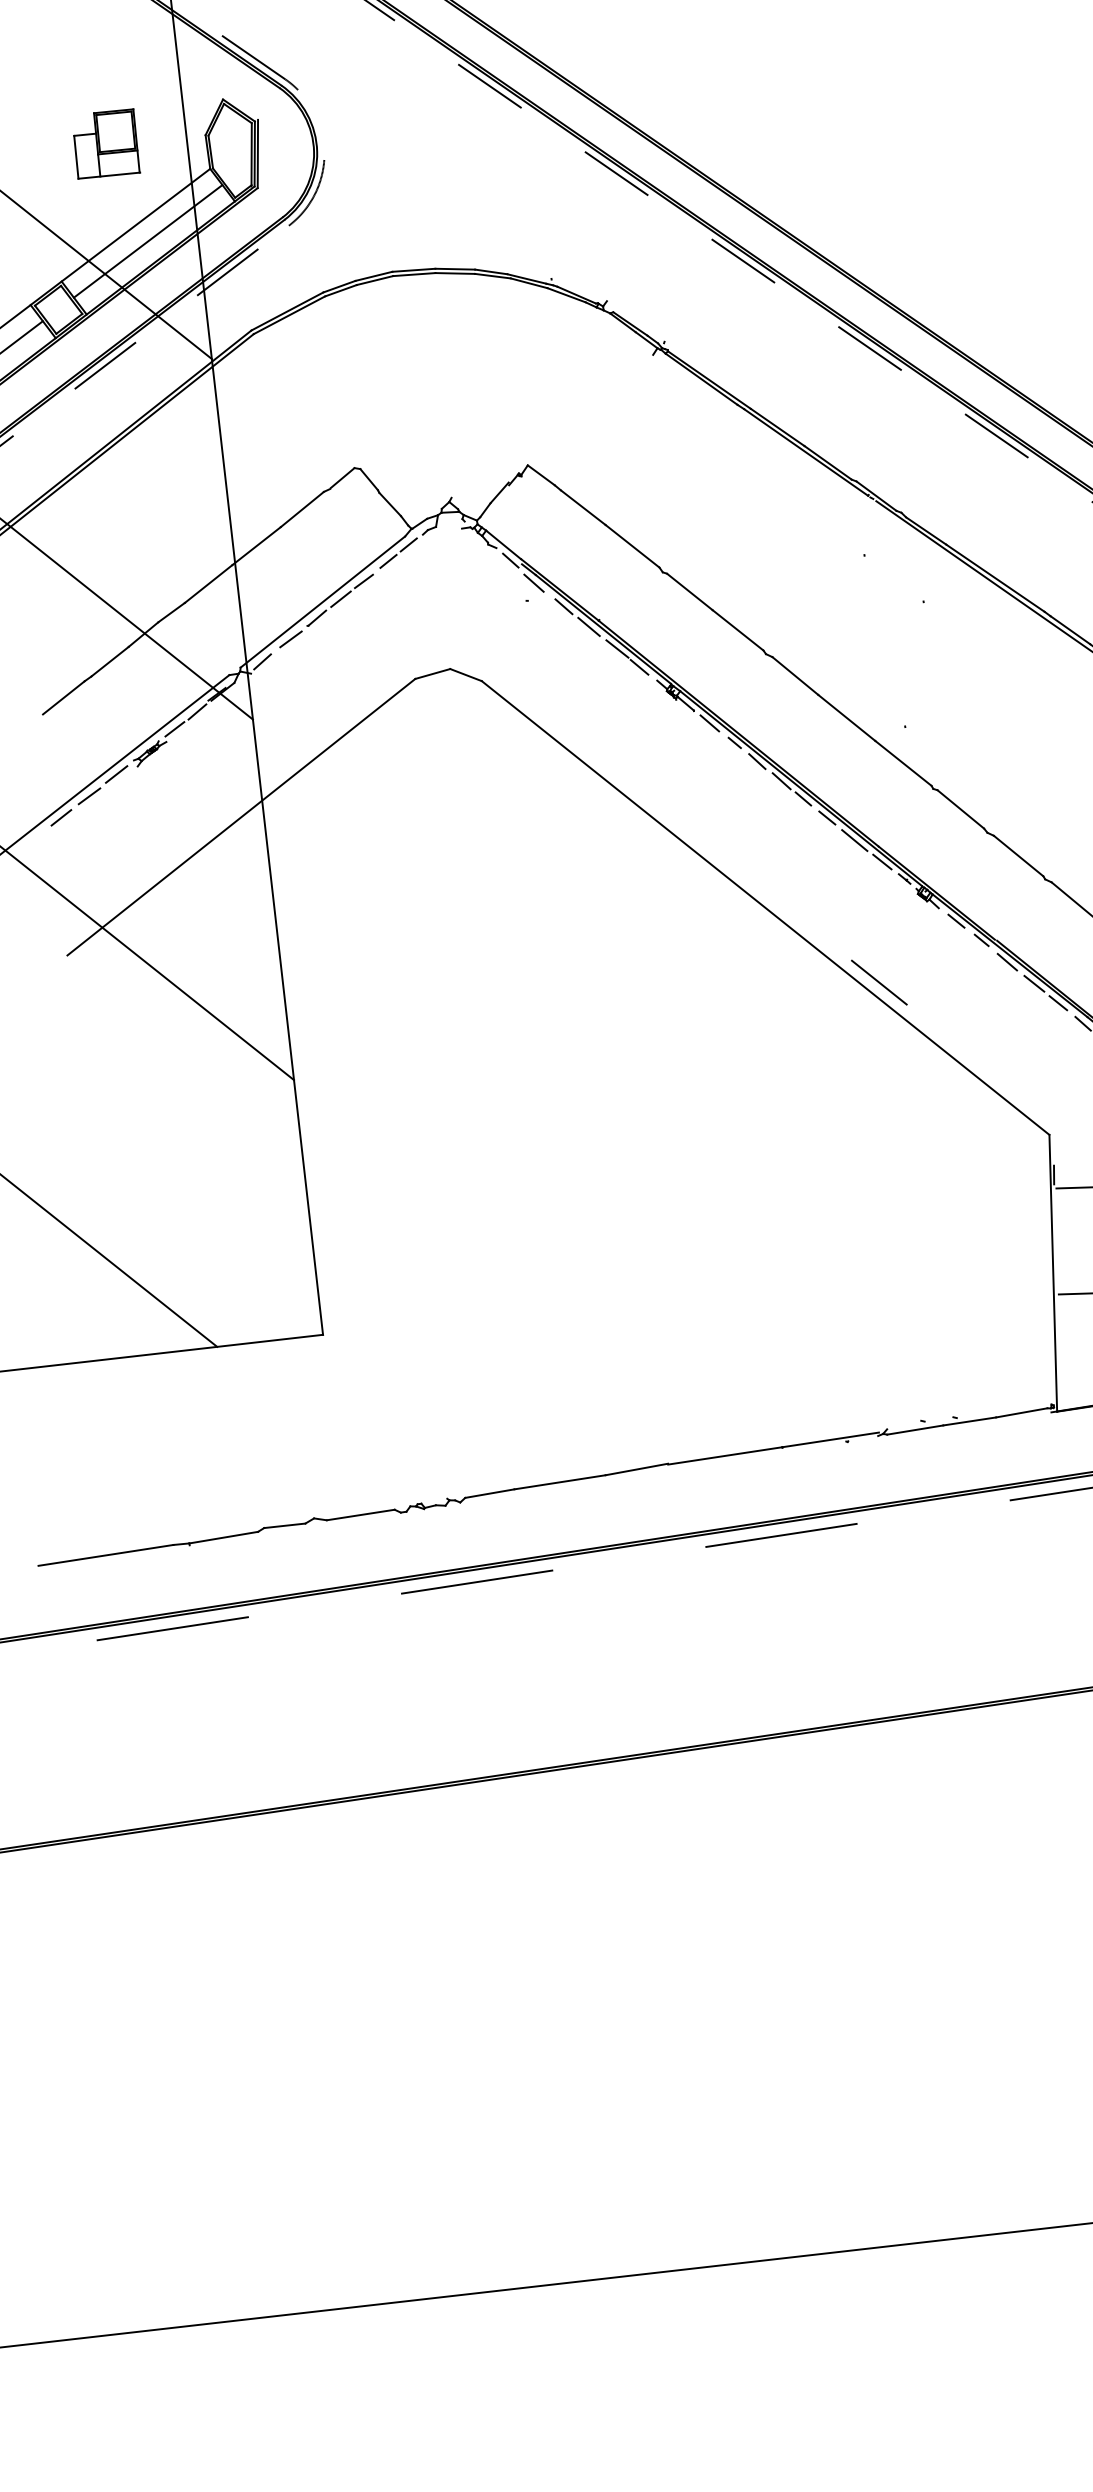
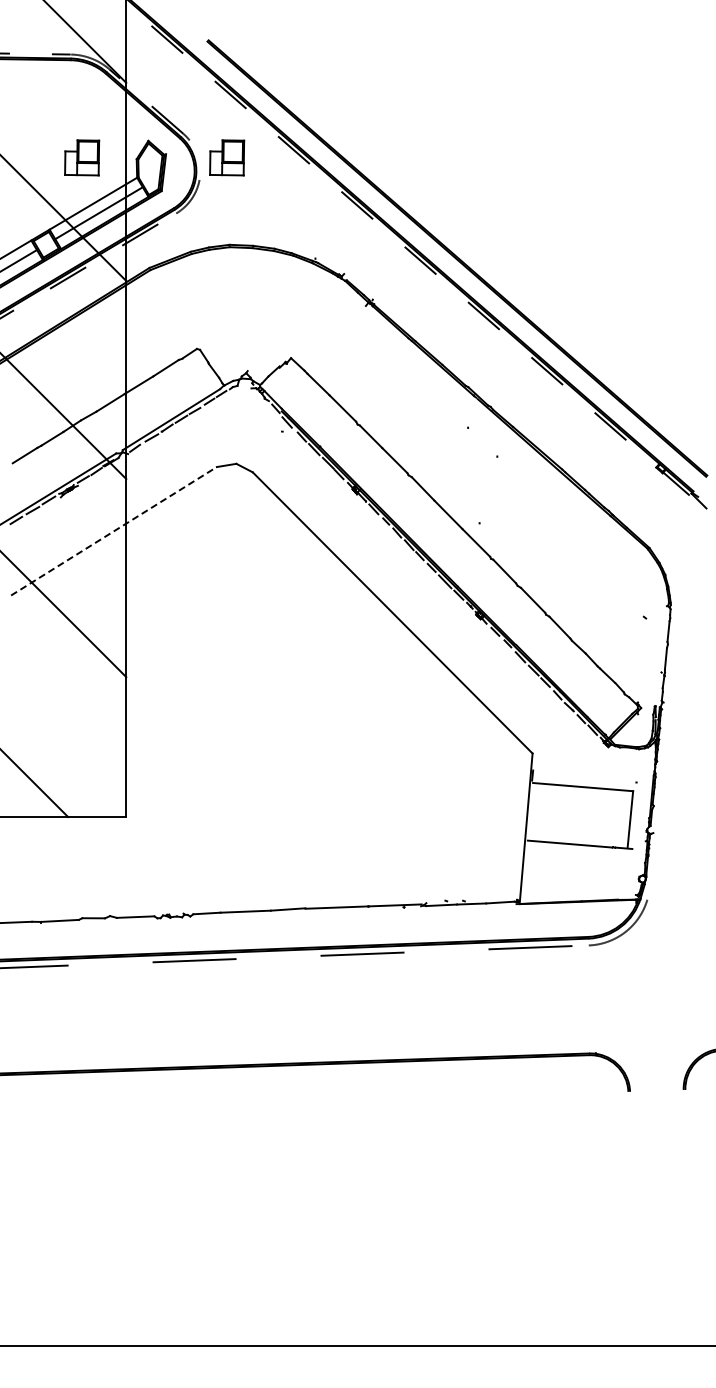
part: (370, 113) -> (227, 157), added
line: (242, 817) -> (114, 531), solid -> dashed
line: (878, 982) -> (449, 660), removed

